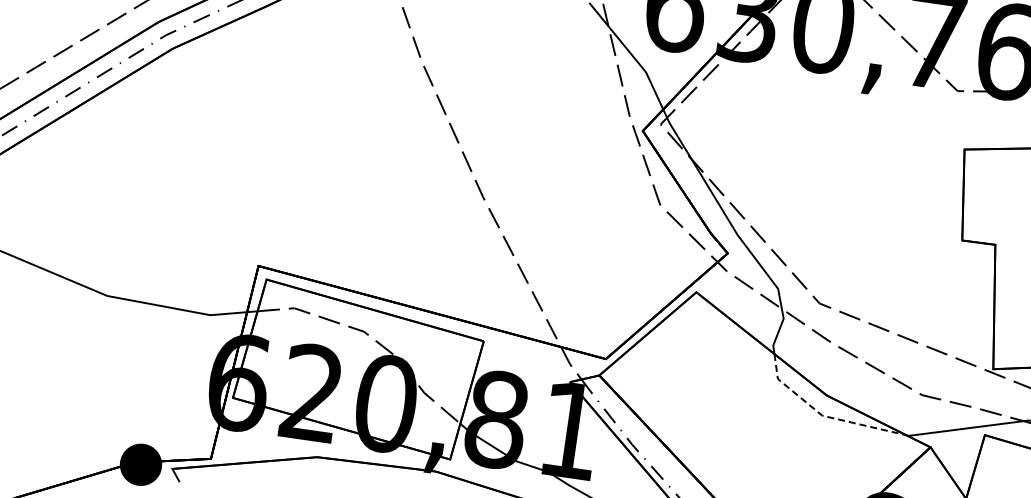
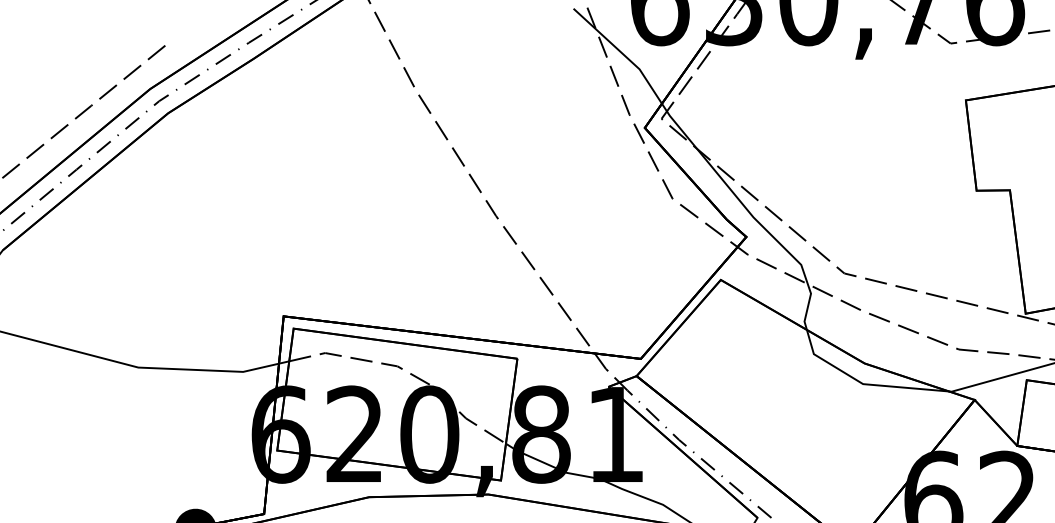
line: (823, 416) -> (864, 384), dashed -> solid

